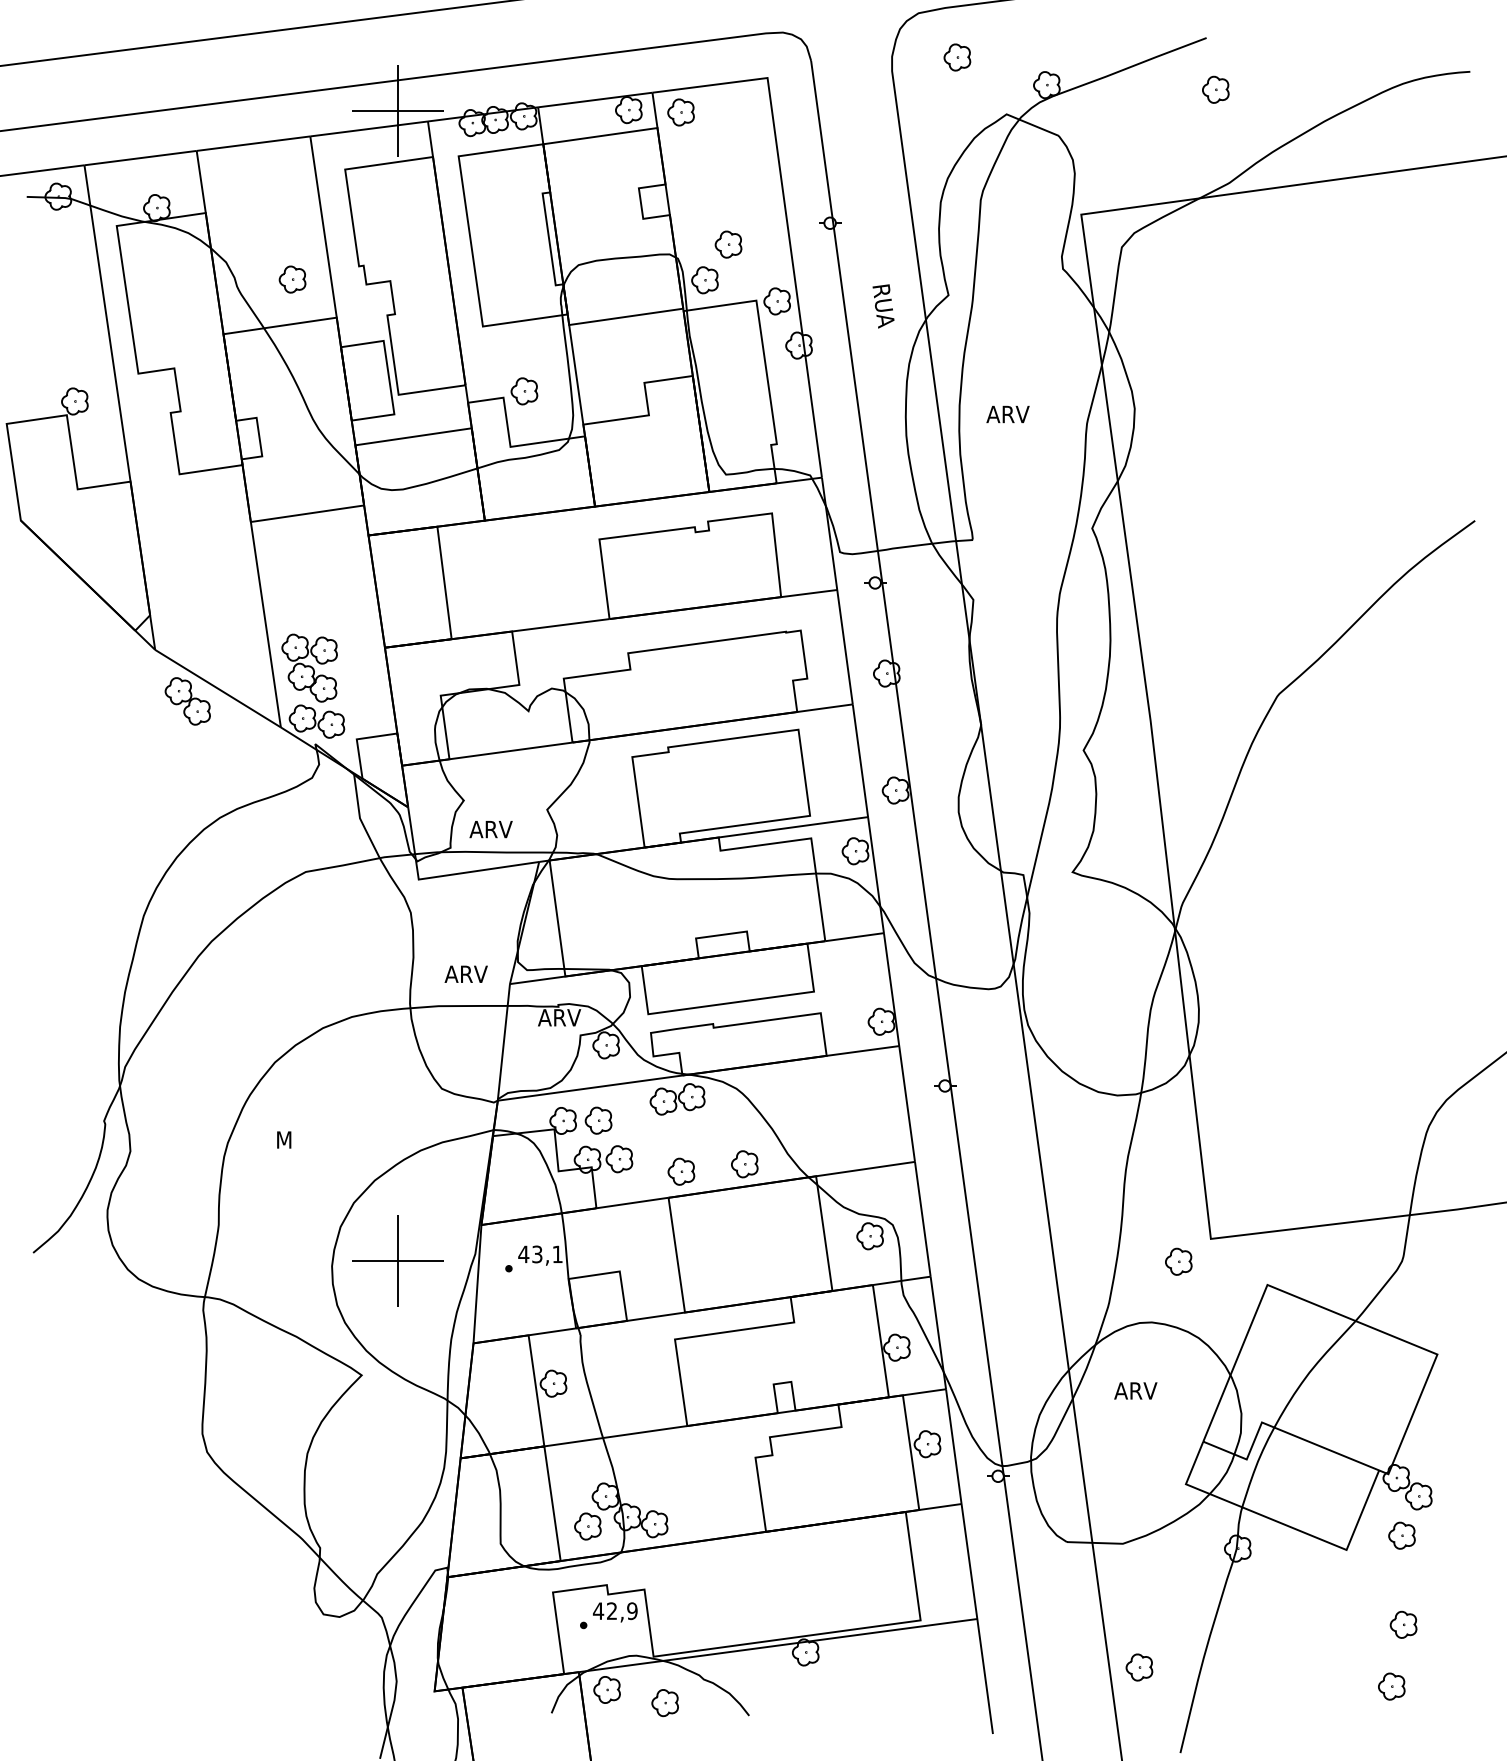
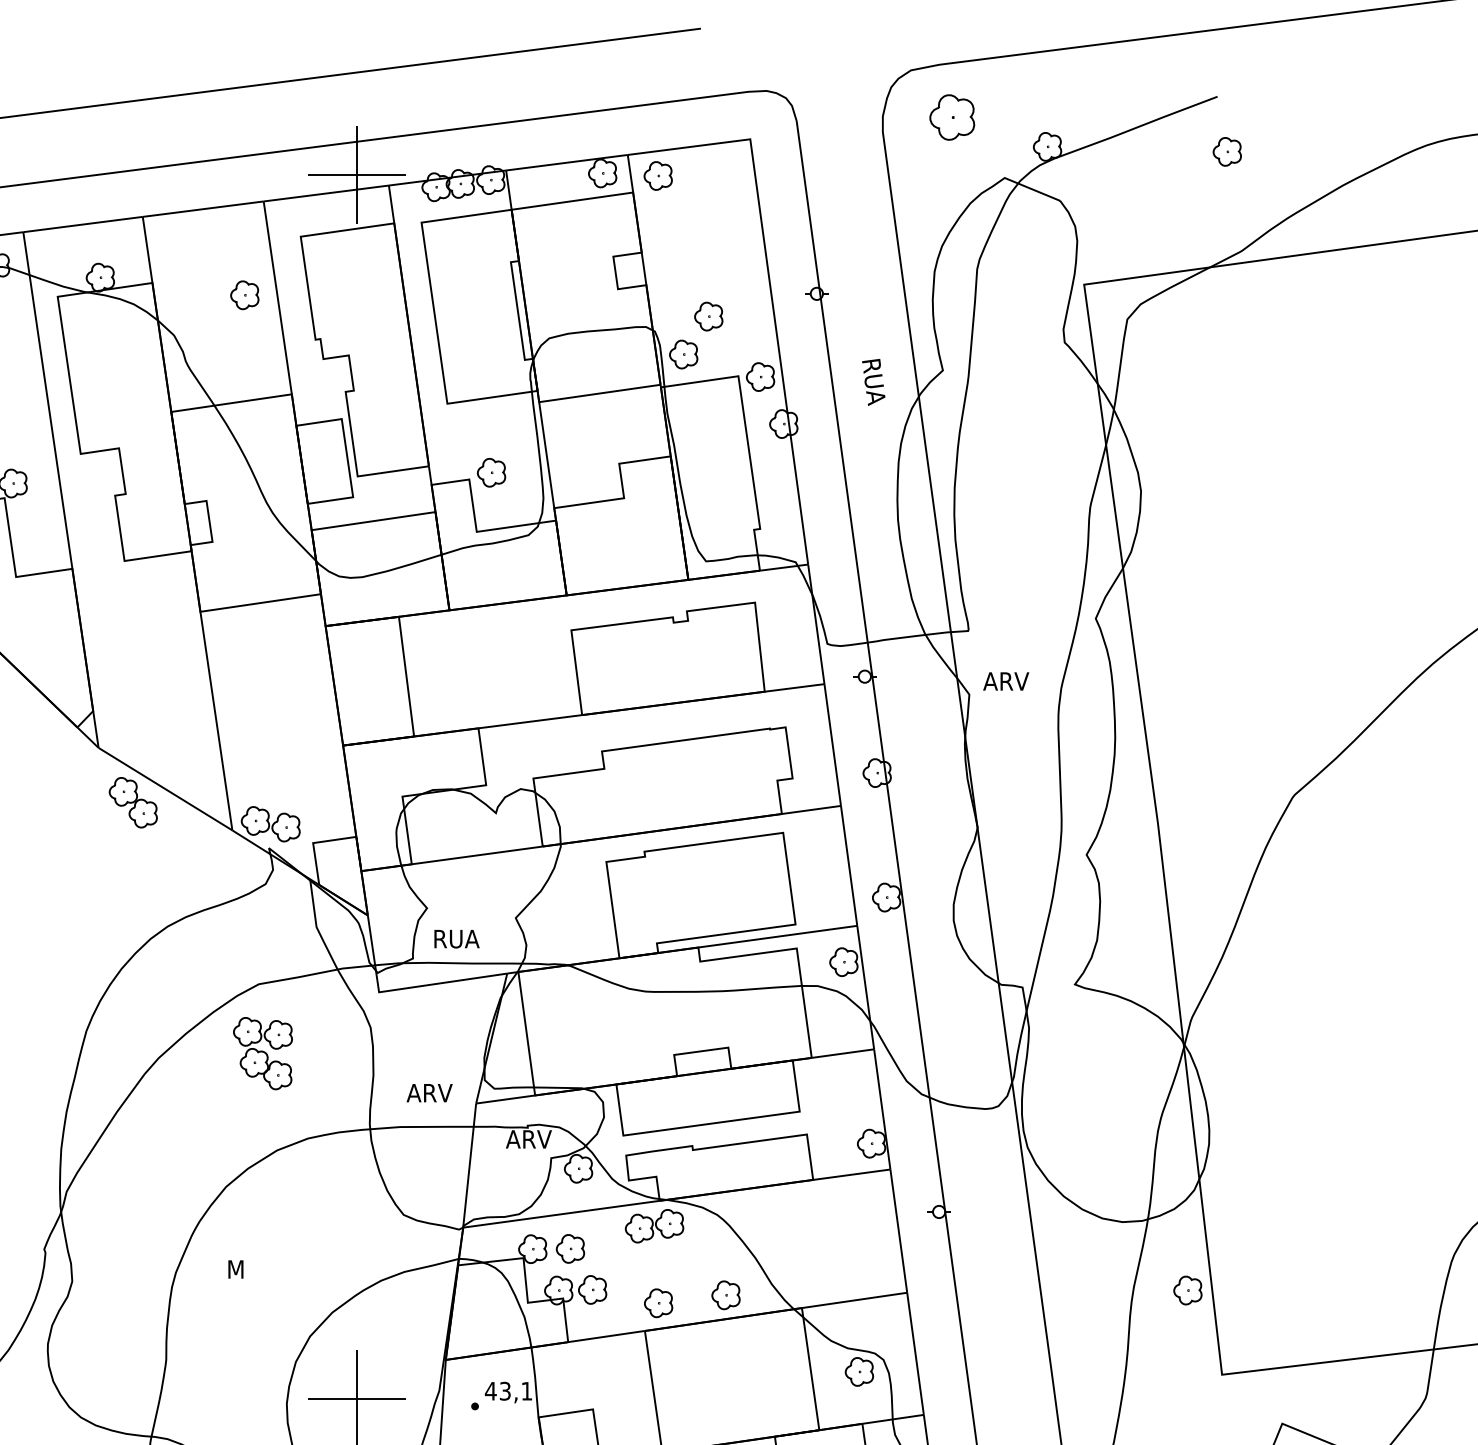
part: (957, 57) -> (952, 117), size x1.6
part: (292, 279) -> (244, 295), moved
text: (1007, 414) -> (1005, 681), moved
part: (309, 667) -> (262, 1052), moved
text: (491, 829) -> (456, 939), ARV -> RUA
part: (1178, 1261) -> (1187, 1290), moved

